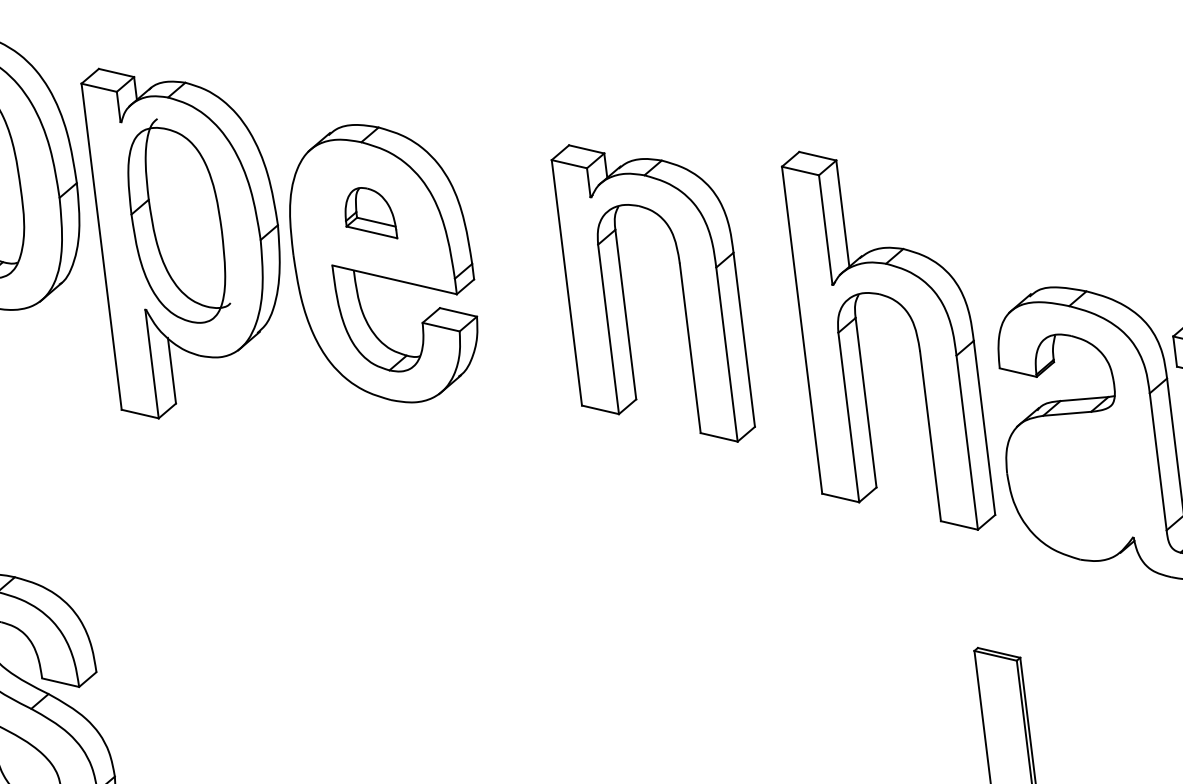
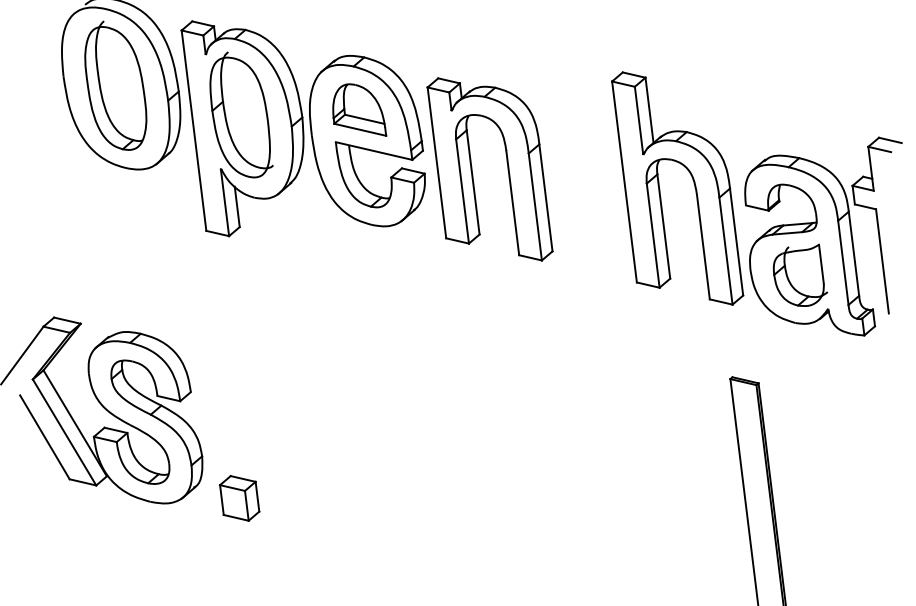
part: (370, 212) -> (359, 109), size x1.67
part: (626, 301) -> (473, 174), moved
part: (1088, 480) -> (800, 274), added

